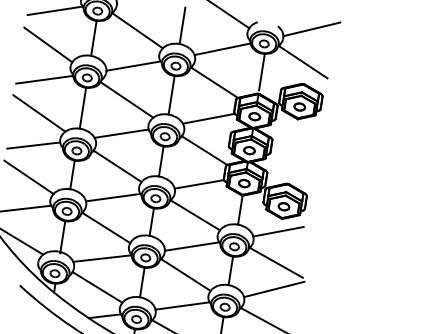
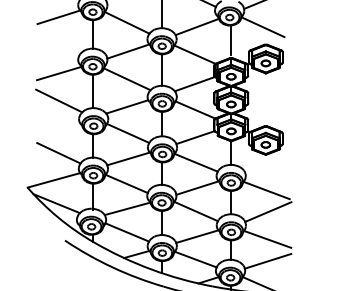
line: (47, 45) -> (57, 45), removed
line: (33, 145) -> (58, 127), removed
line: (278, 231) -> (264, 165), removed

